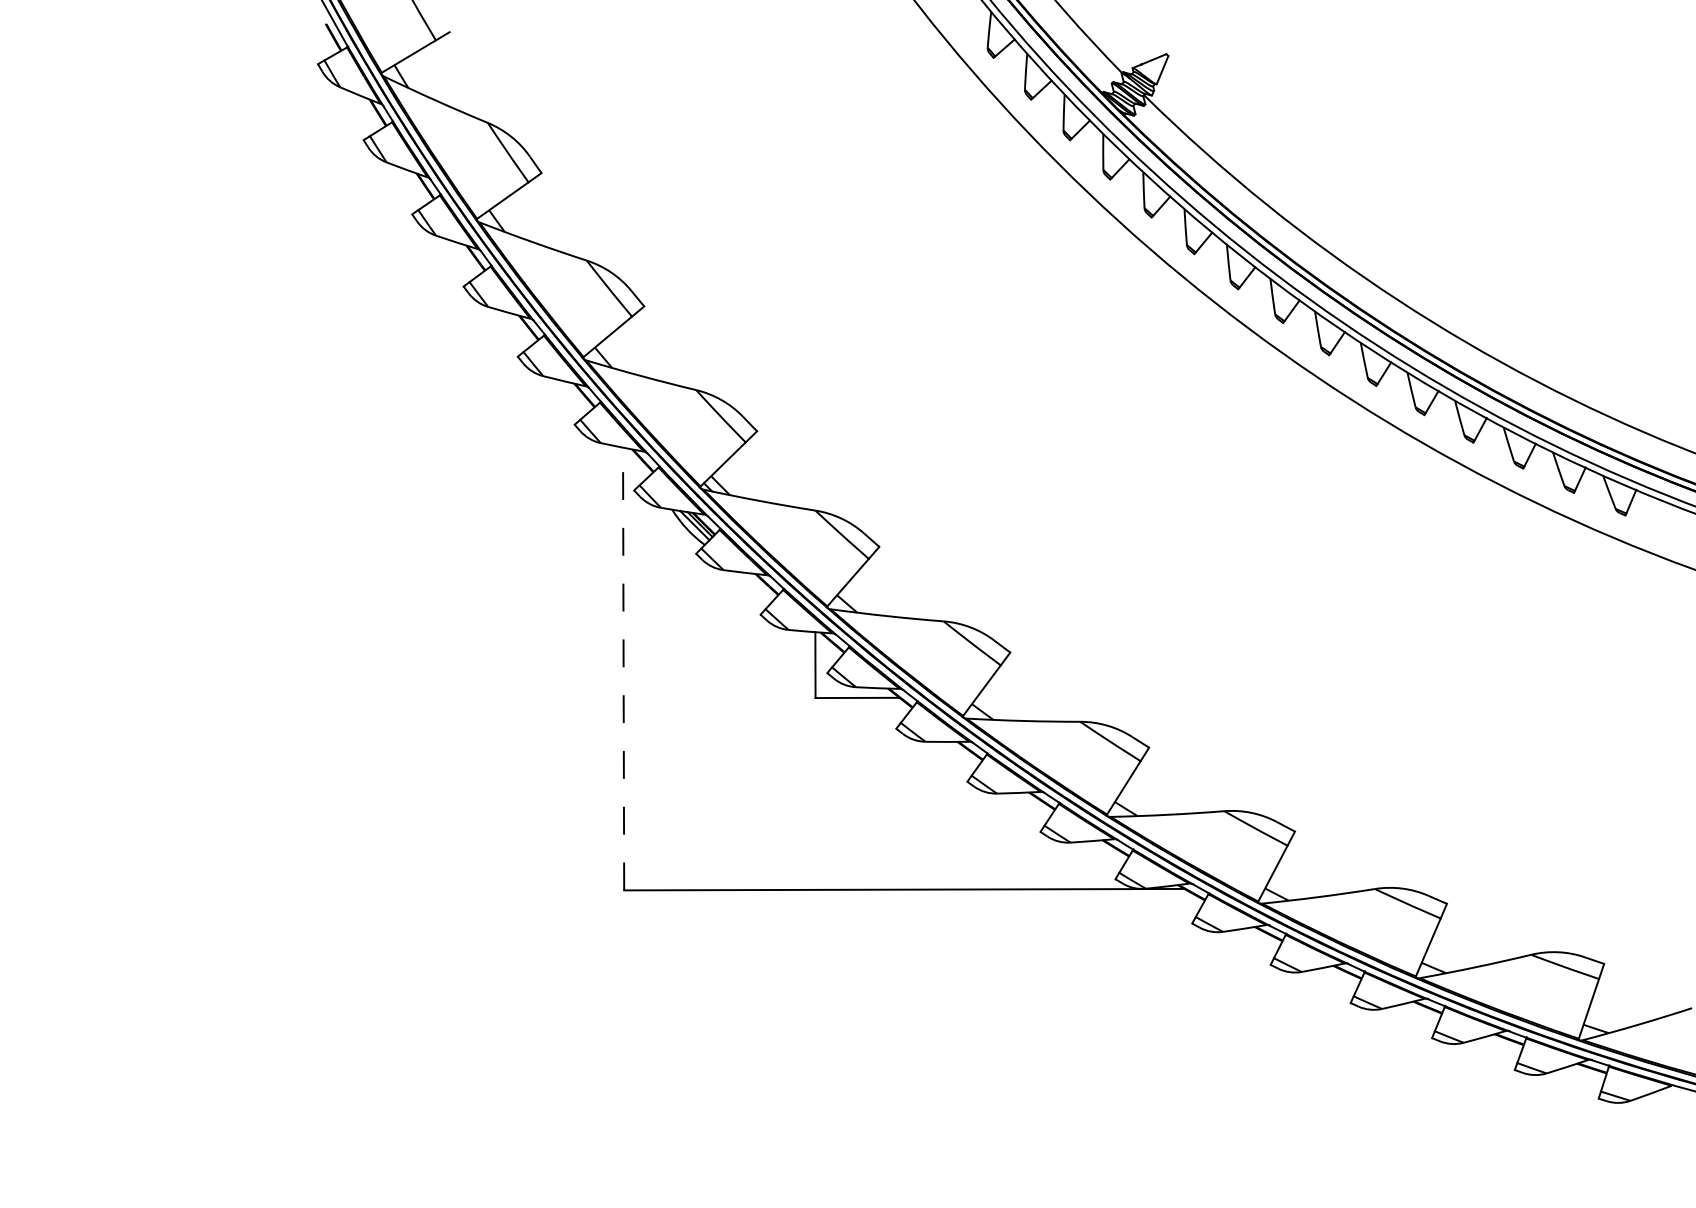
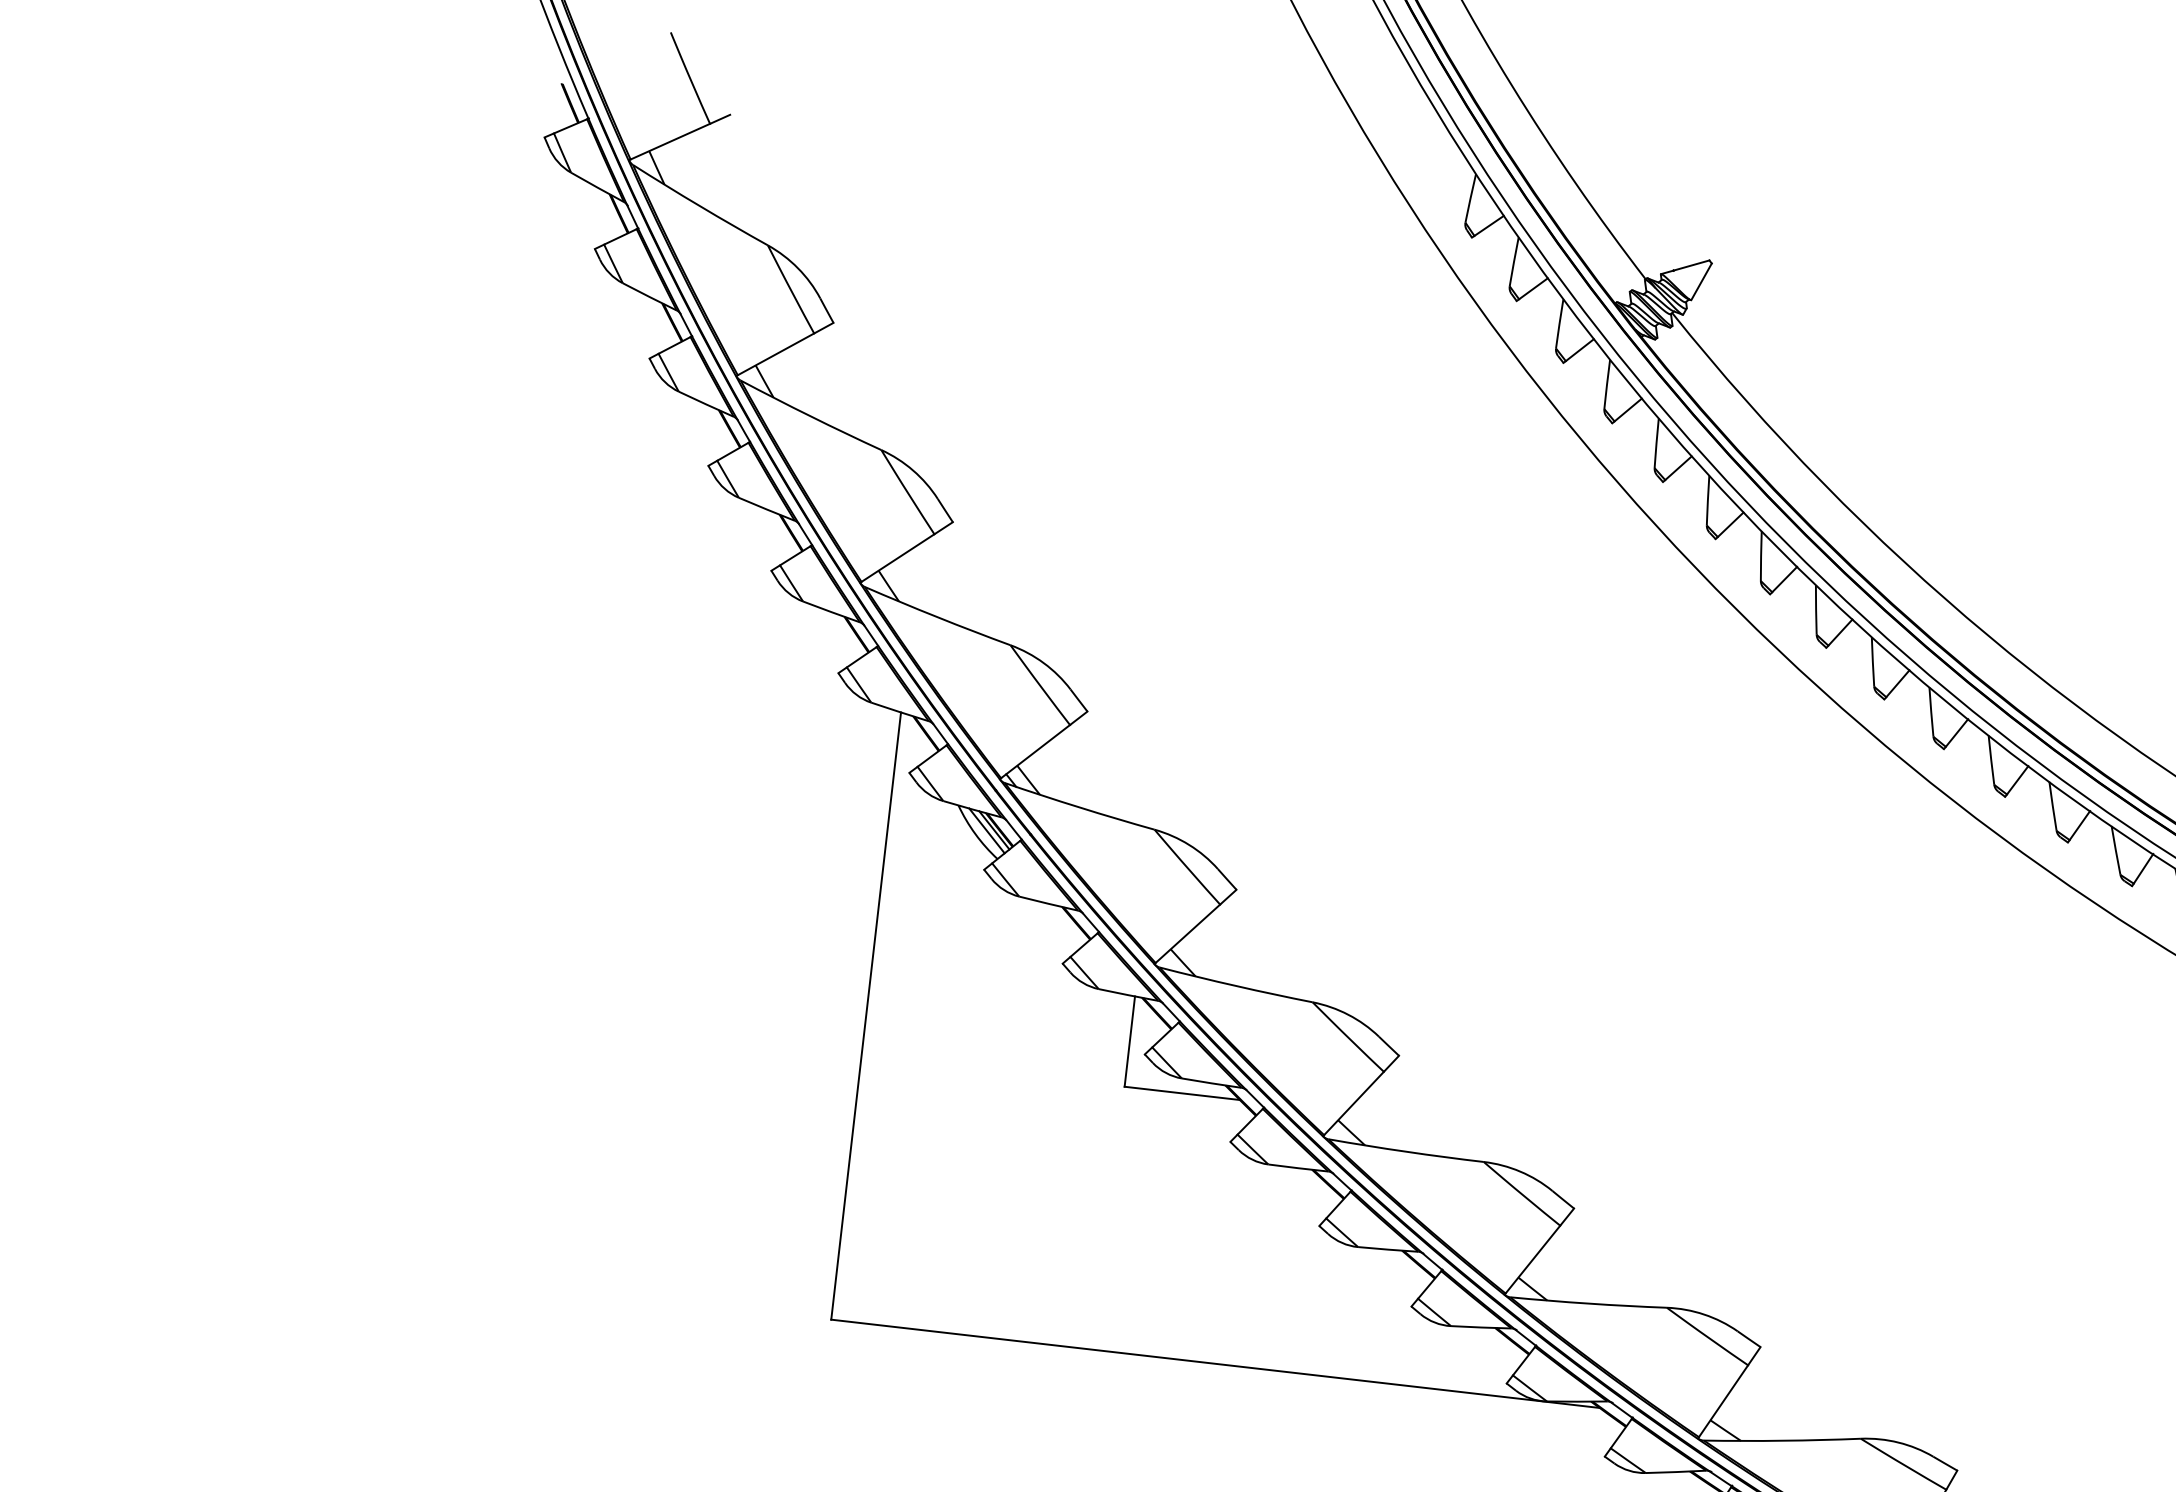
line: (623, 668) -> (866, 1015), dashed -> solid

